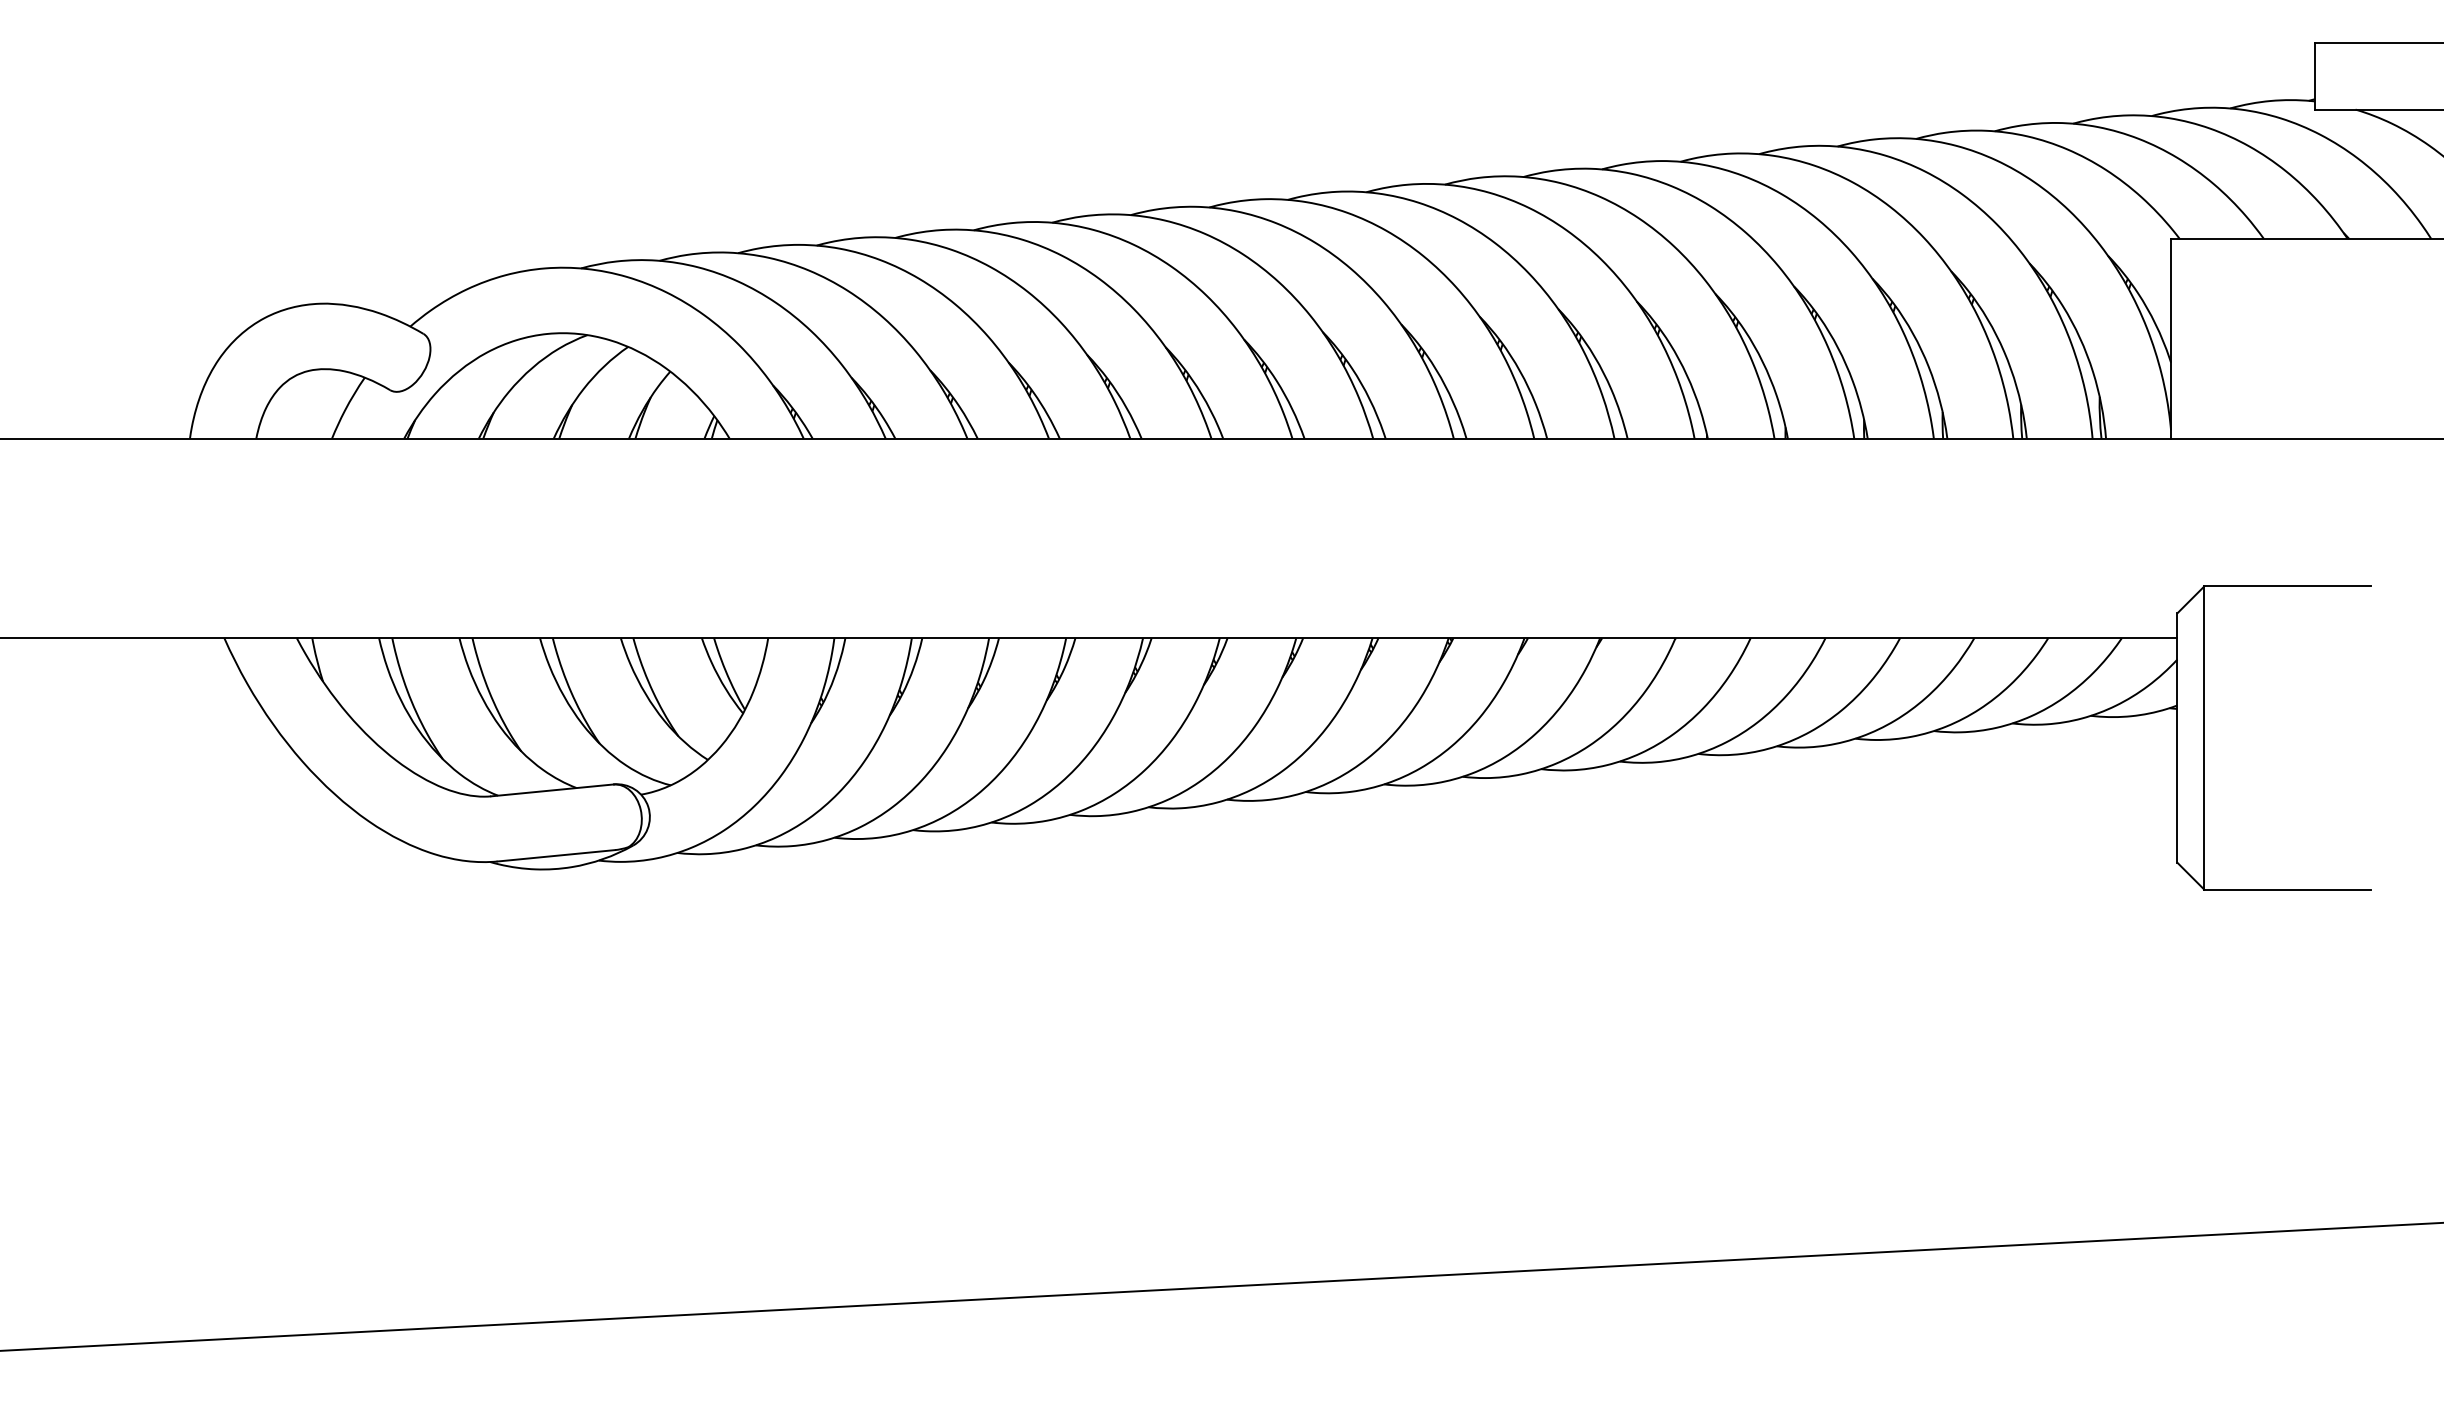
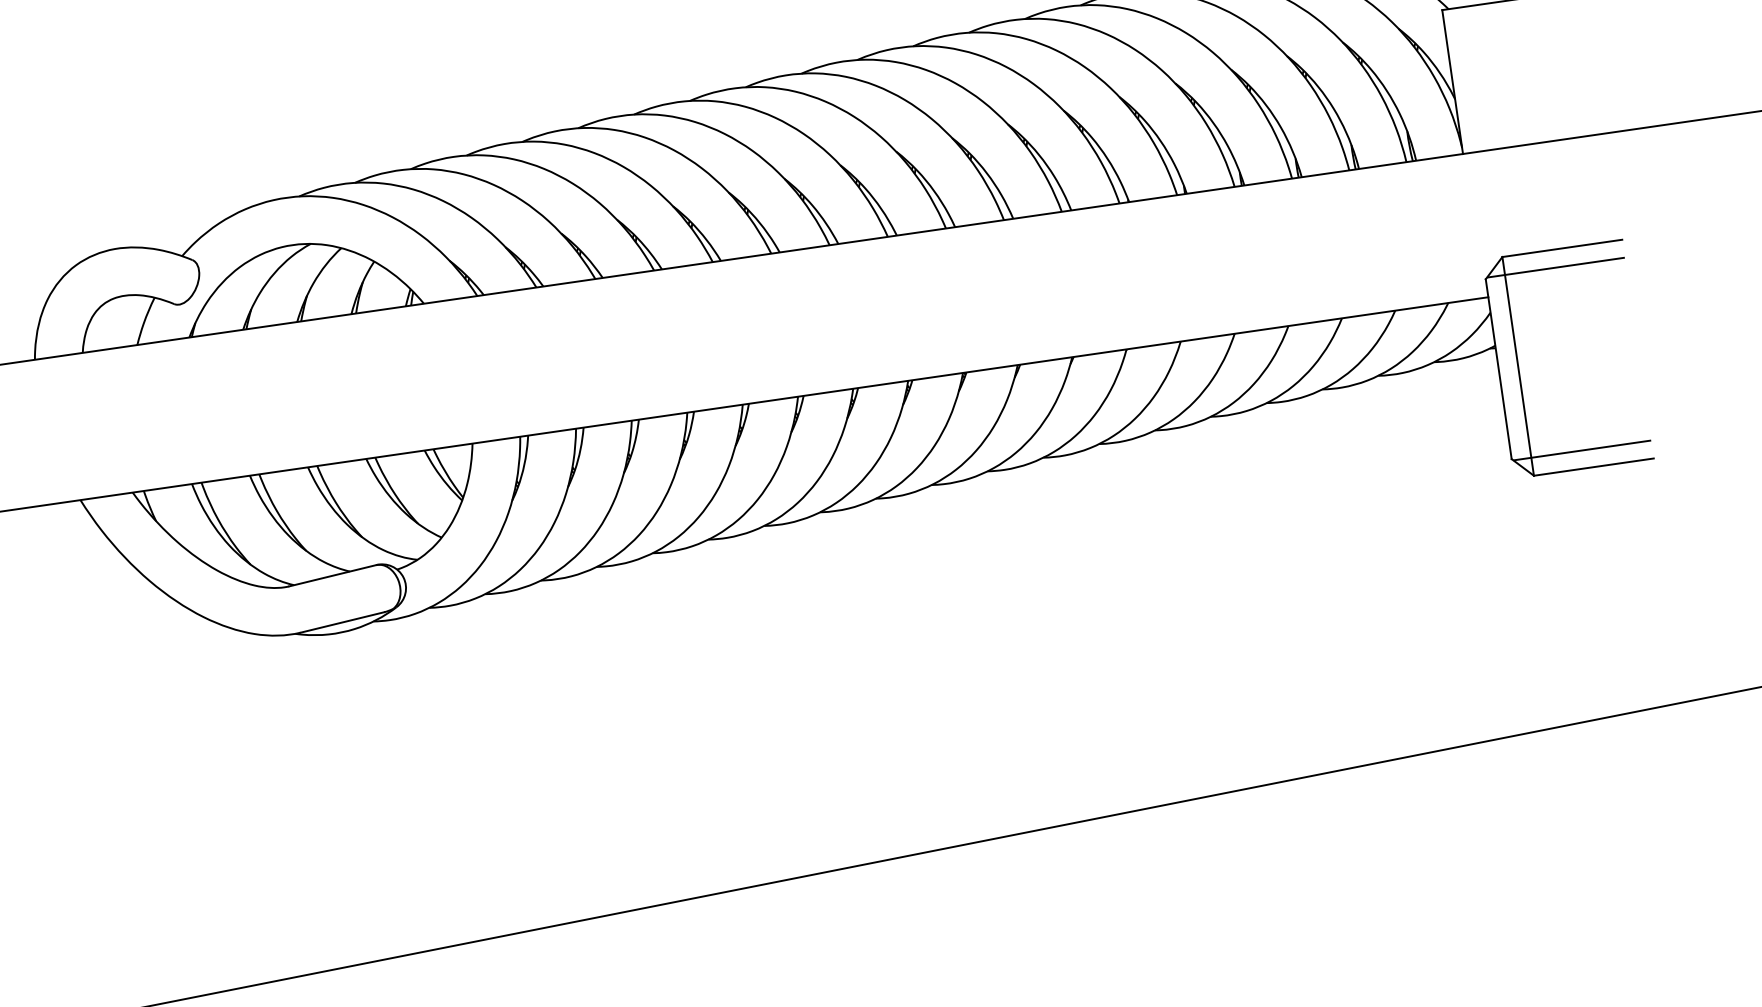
line: (2274, 611) -> (1555, 267), added
line: (2274, 864) -> (1581, 450), added

